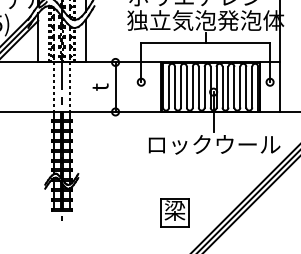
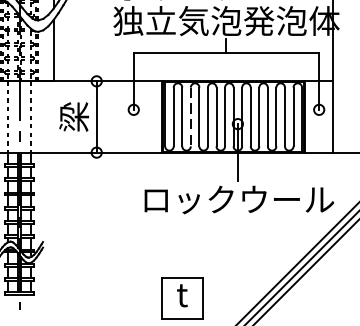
text: (99, 87) -> (73, 117), t -> 梁
line: (180, 87) -> (190, 117), solid -> dashed
text: (174, 210) -> (181, 294), 梁 -> t

